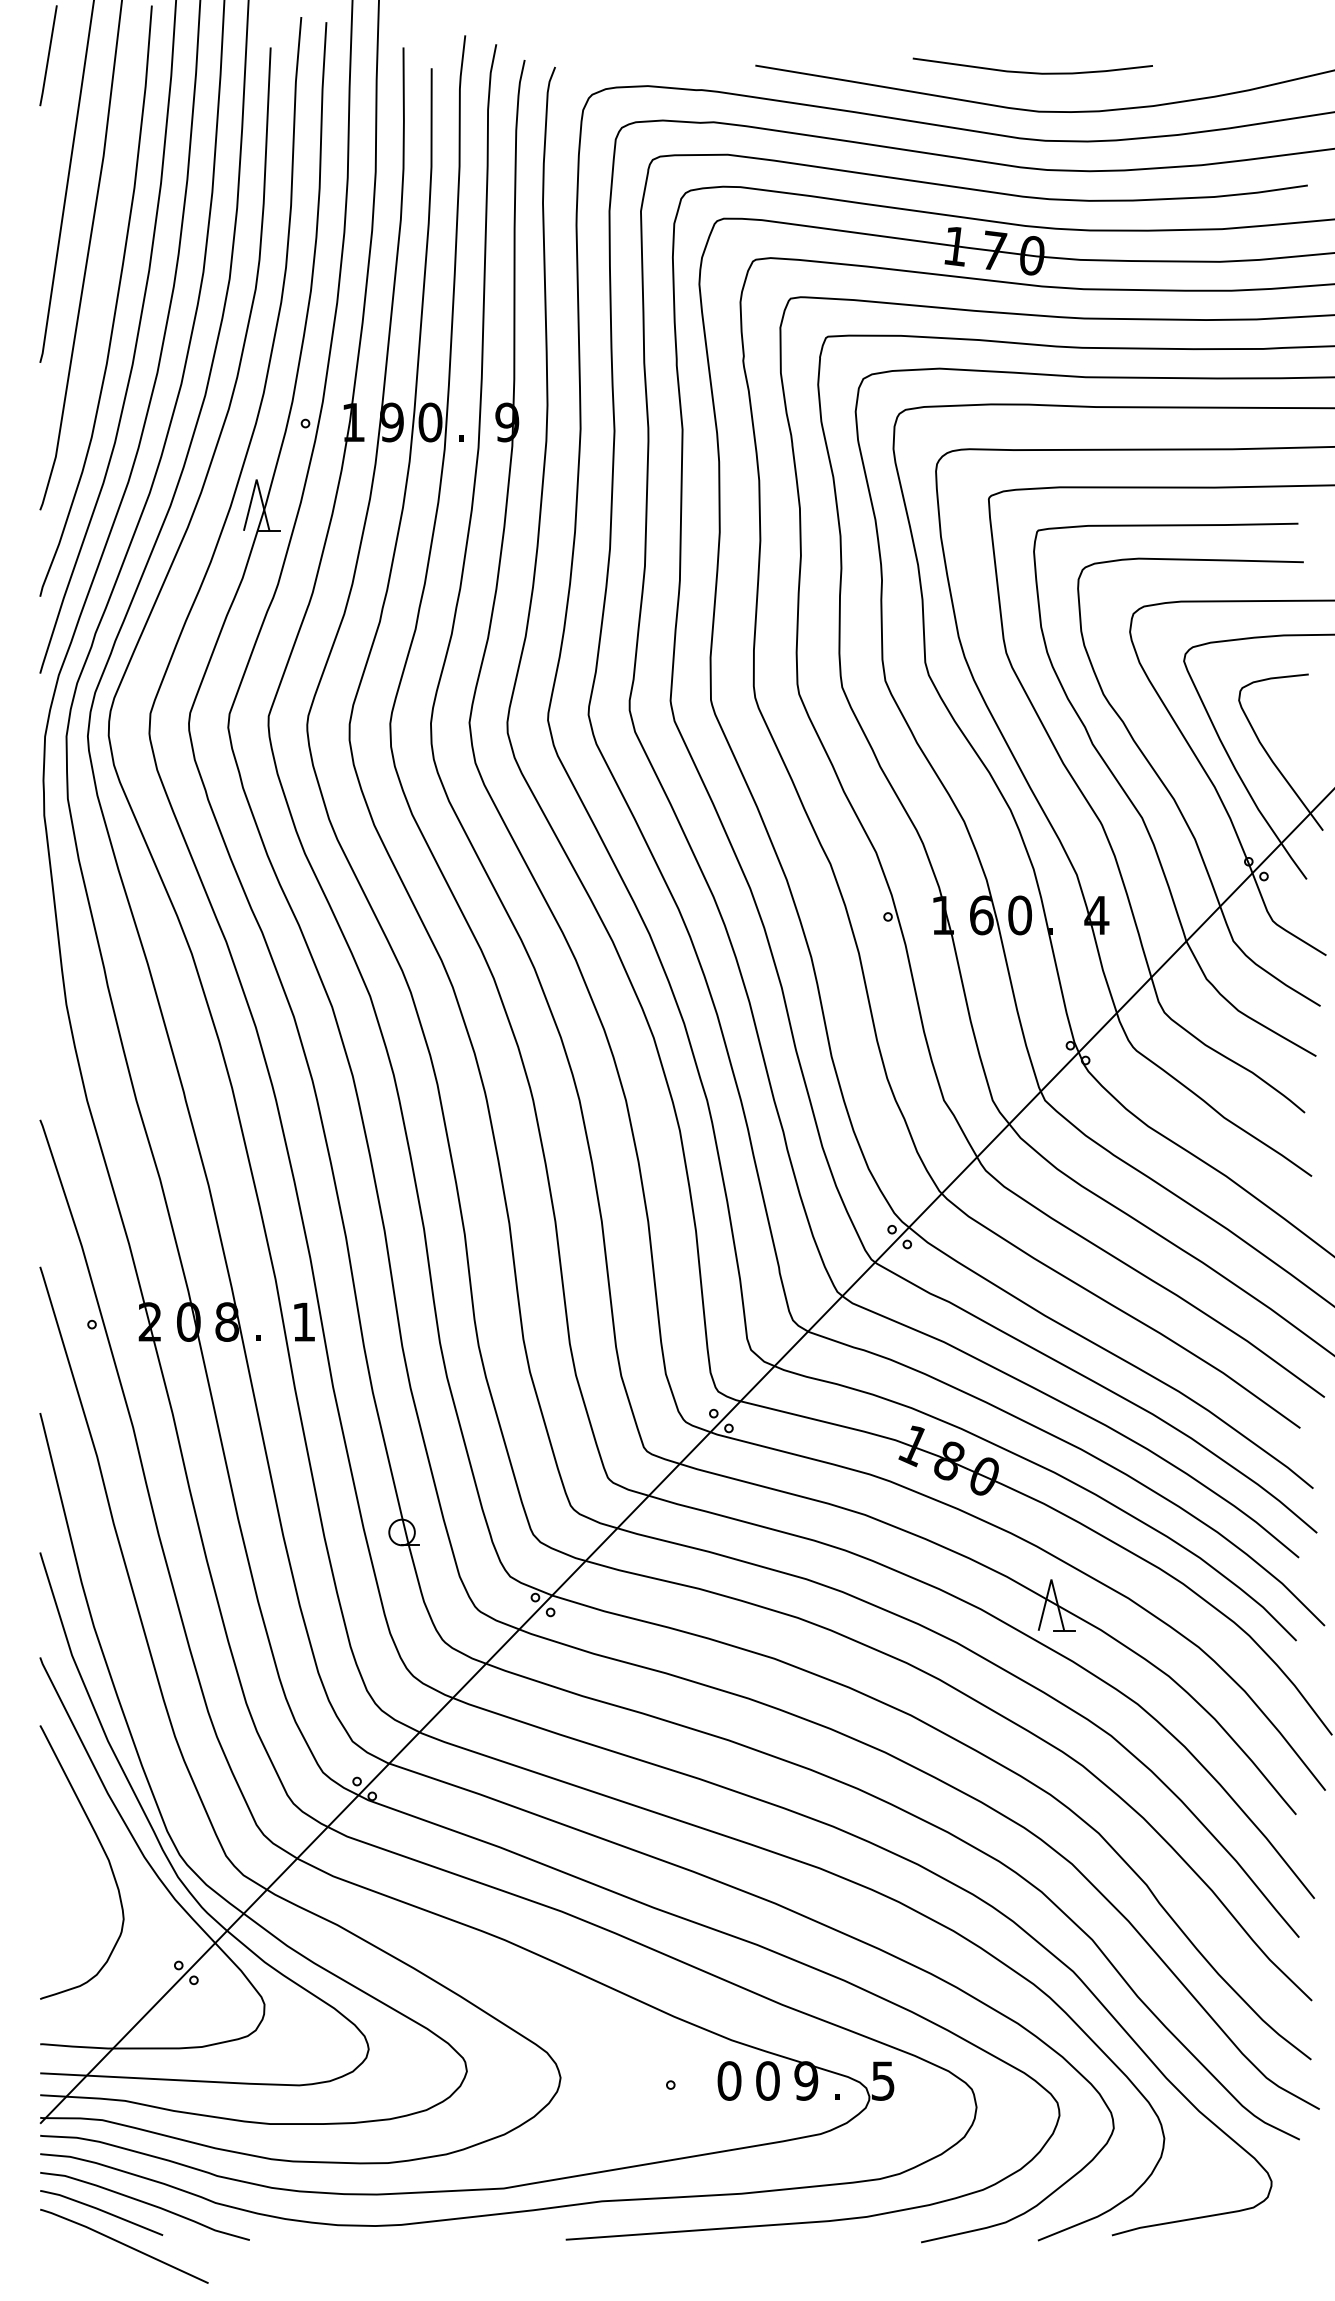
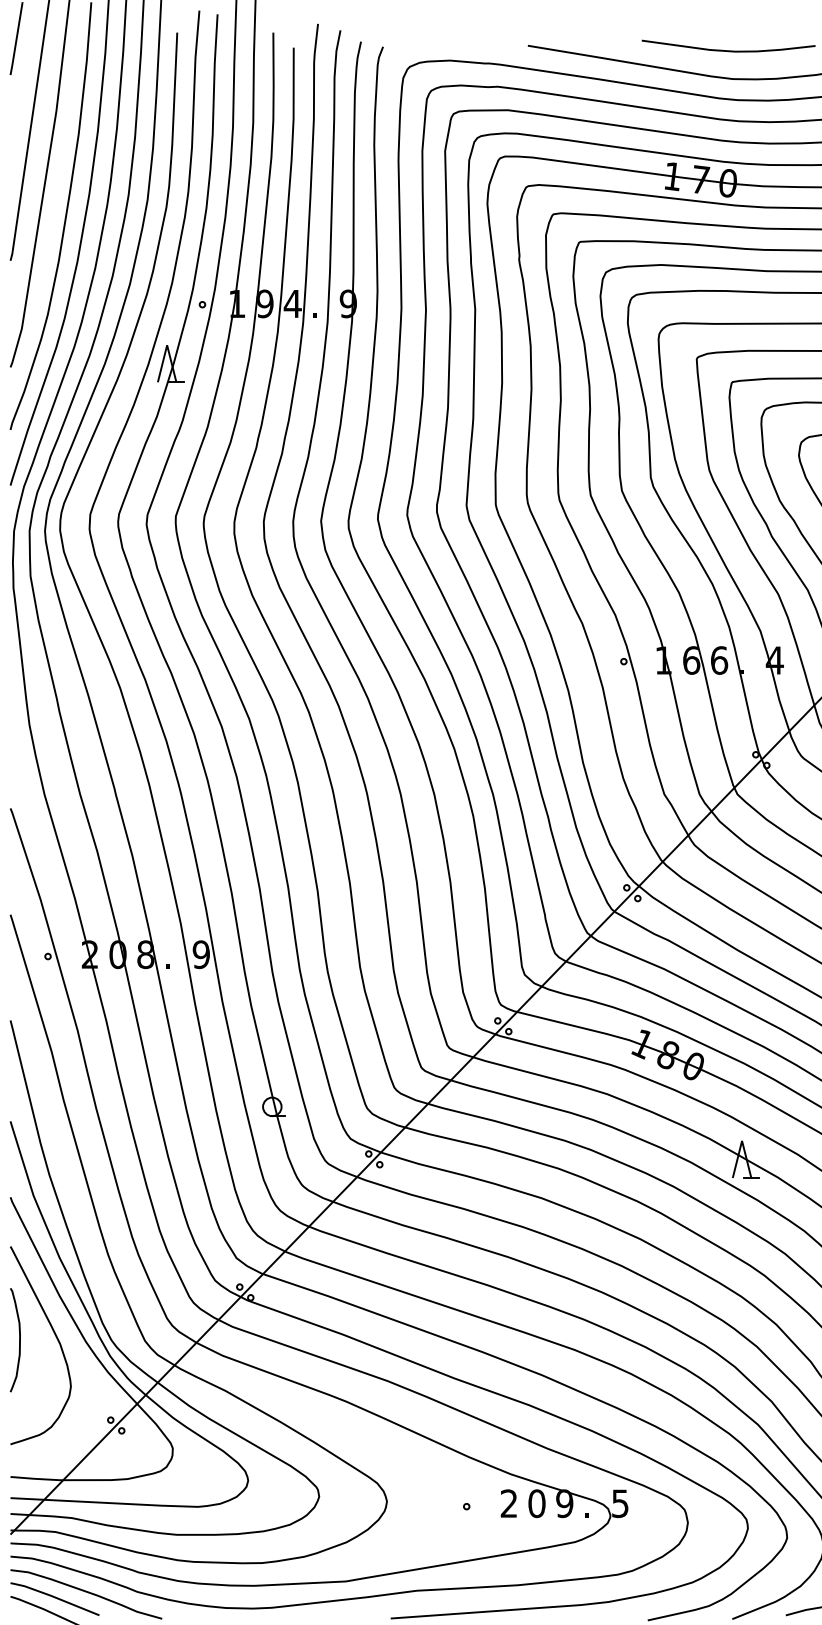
text: (429, 422) -> (292, 303), 0 -> 4
text: (1020, 915) -> (719, 660), 0 -> 6
text: (303, 1321) -> (201, 954), 1 -> 9
curve: (52, 1854) -> (19, 1339), added
text: (729, 2080) -> (509, 1503), 0 -> 2

